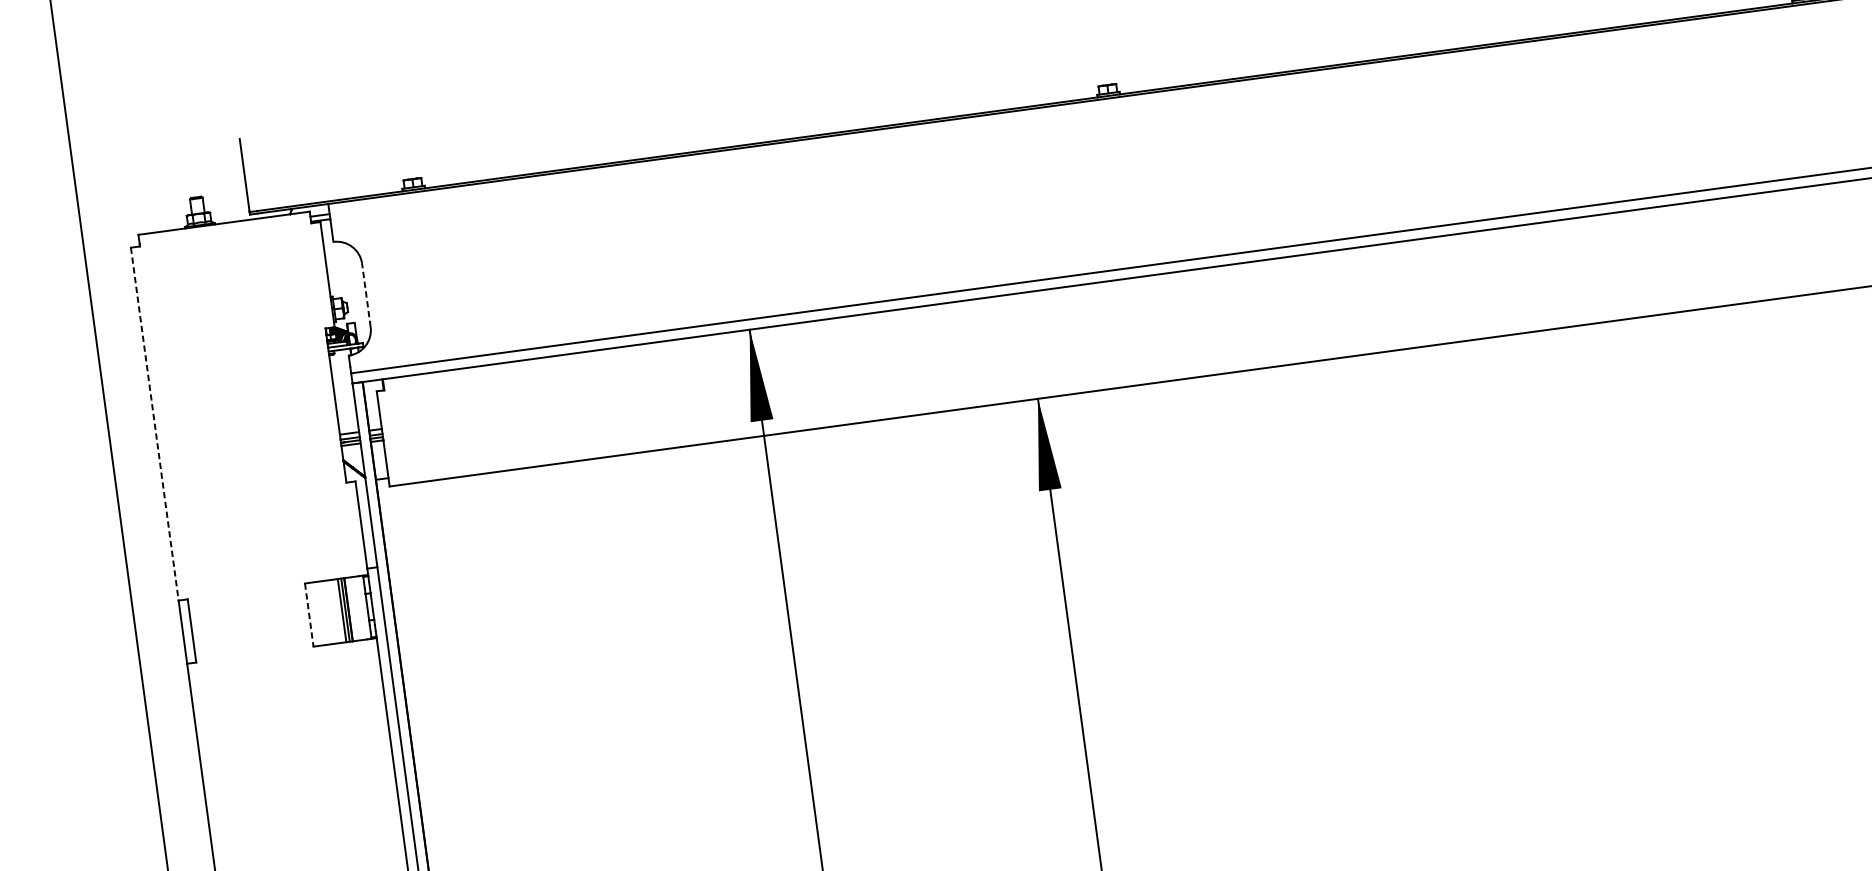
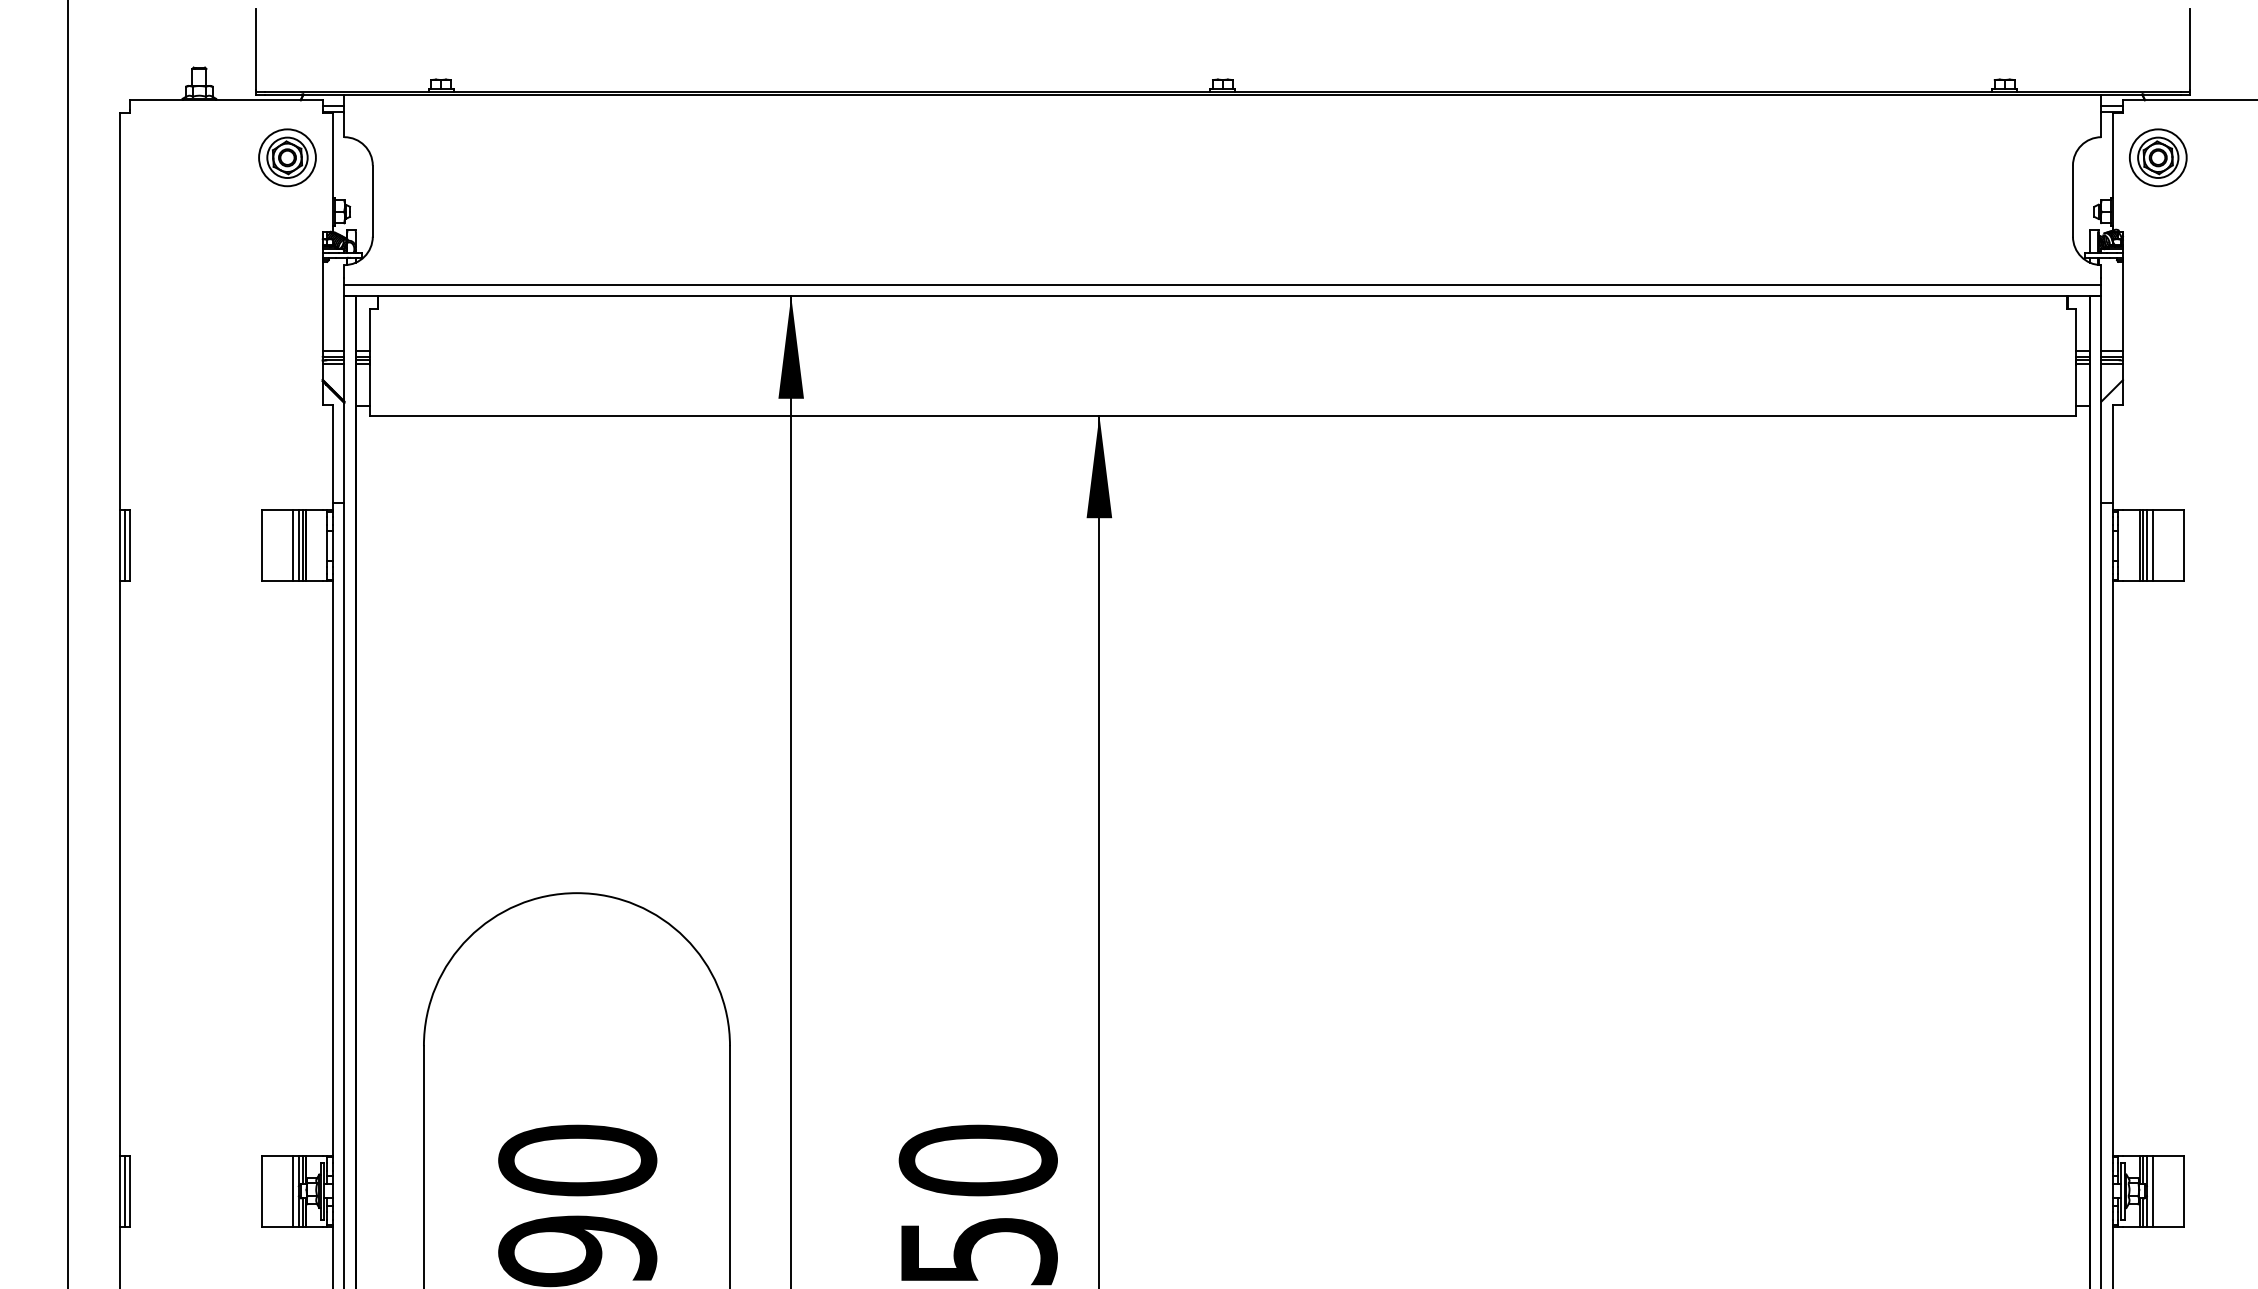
part: (285, 266) -> (287, 157), added
line: (366, 295) -> (372, 201), dashed -> solid
line: (154, 423) -> (119, 311), dashed -> solid
line: (337, 610) -> (293, 545), added
line: (308, 614) -> (261, 545), dashed -> solid
line: (187, 631) -> (125, 545), added

